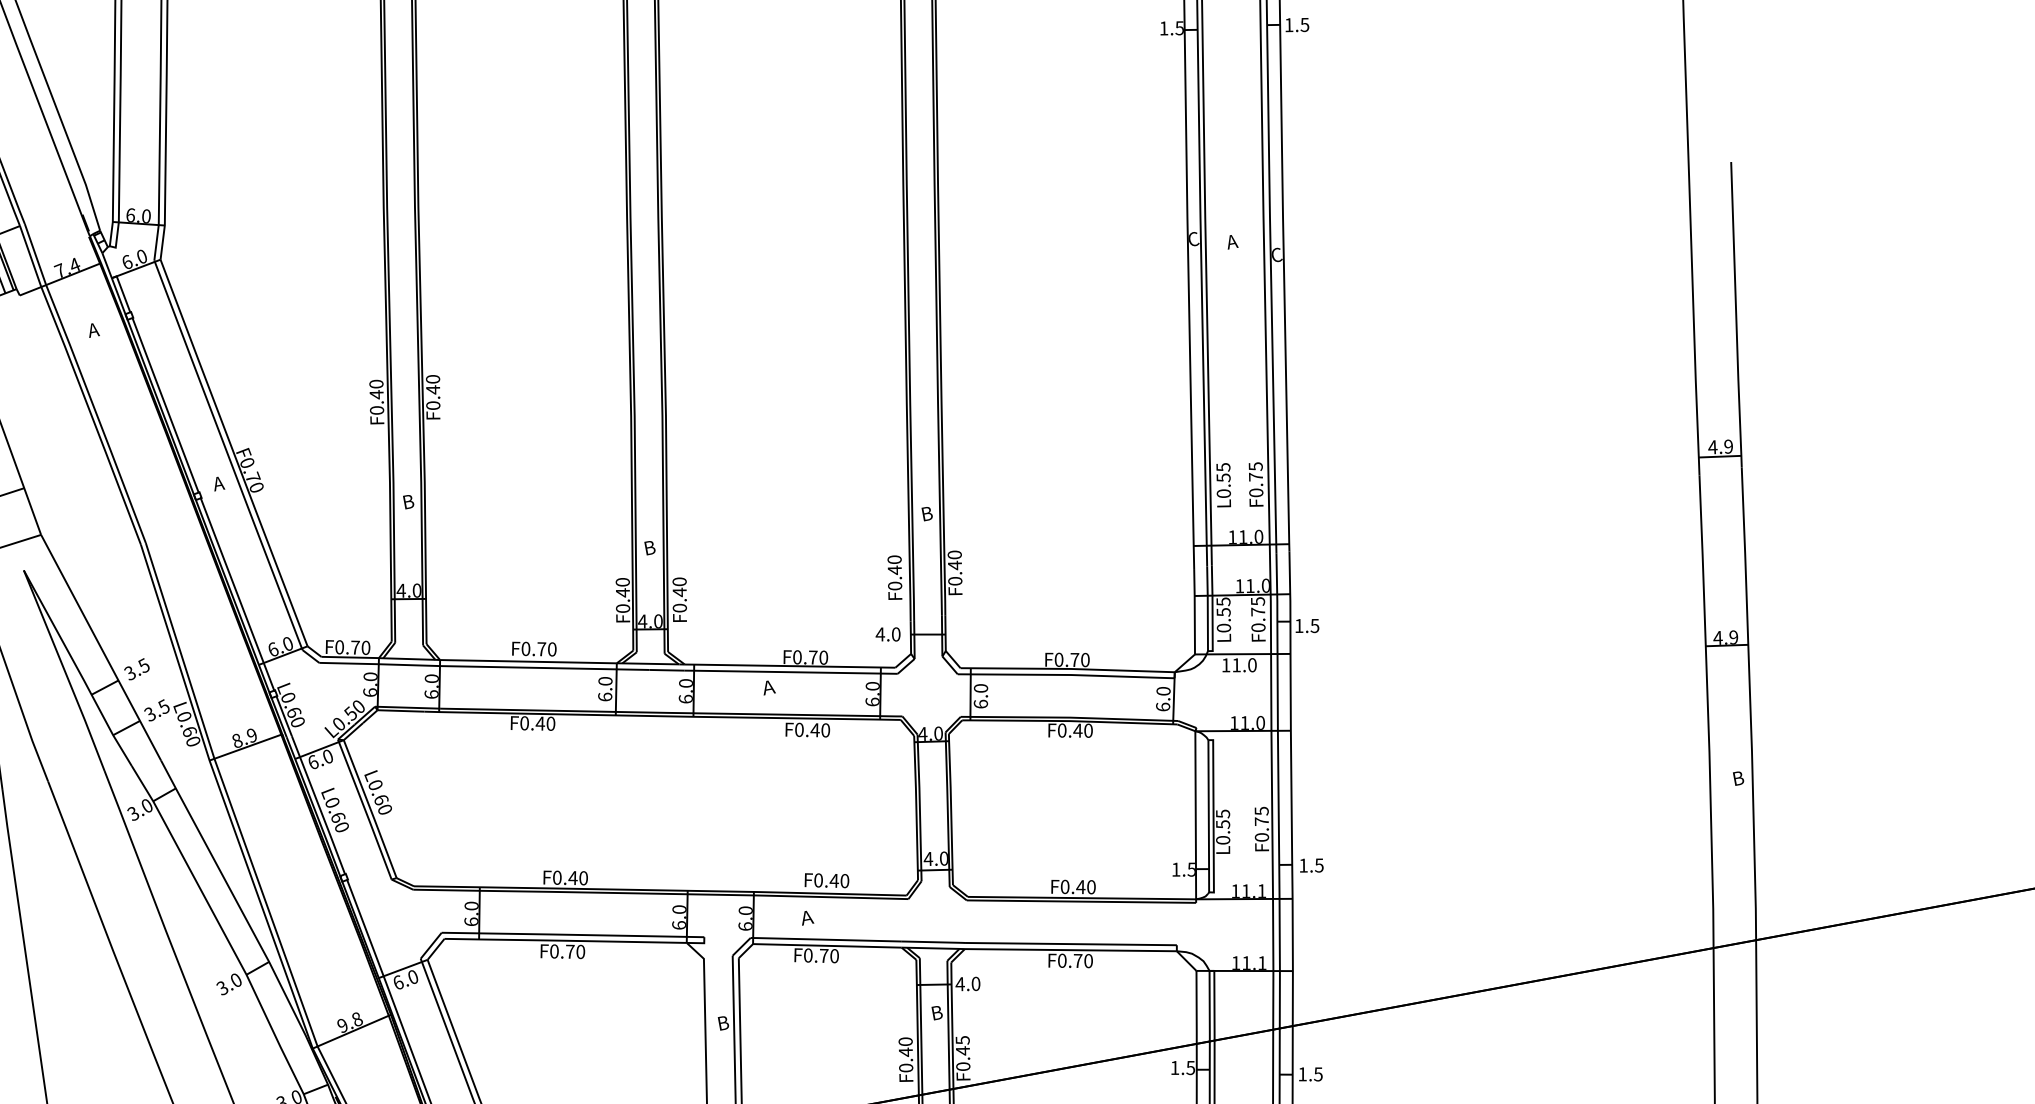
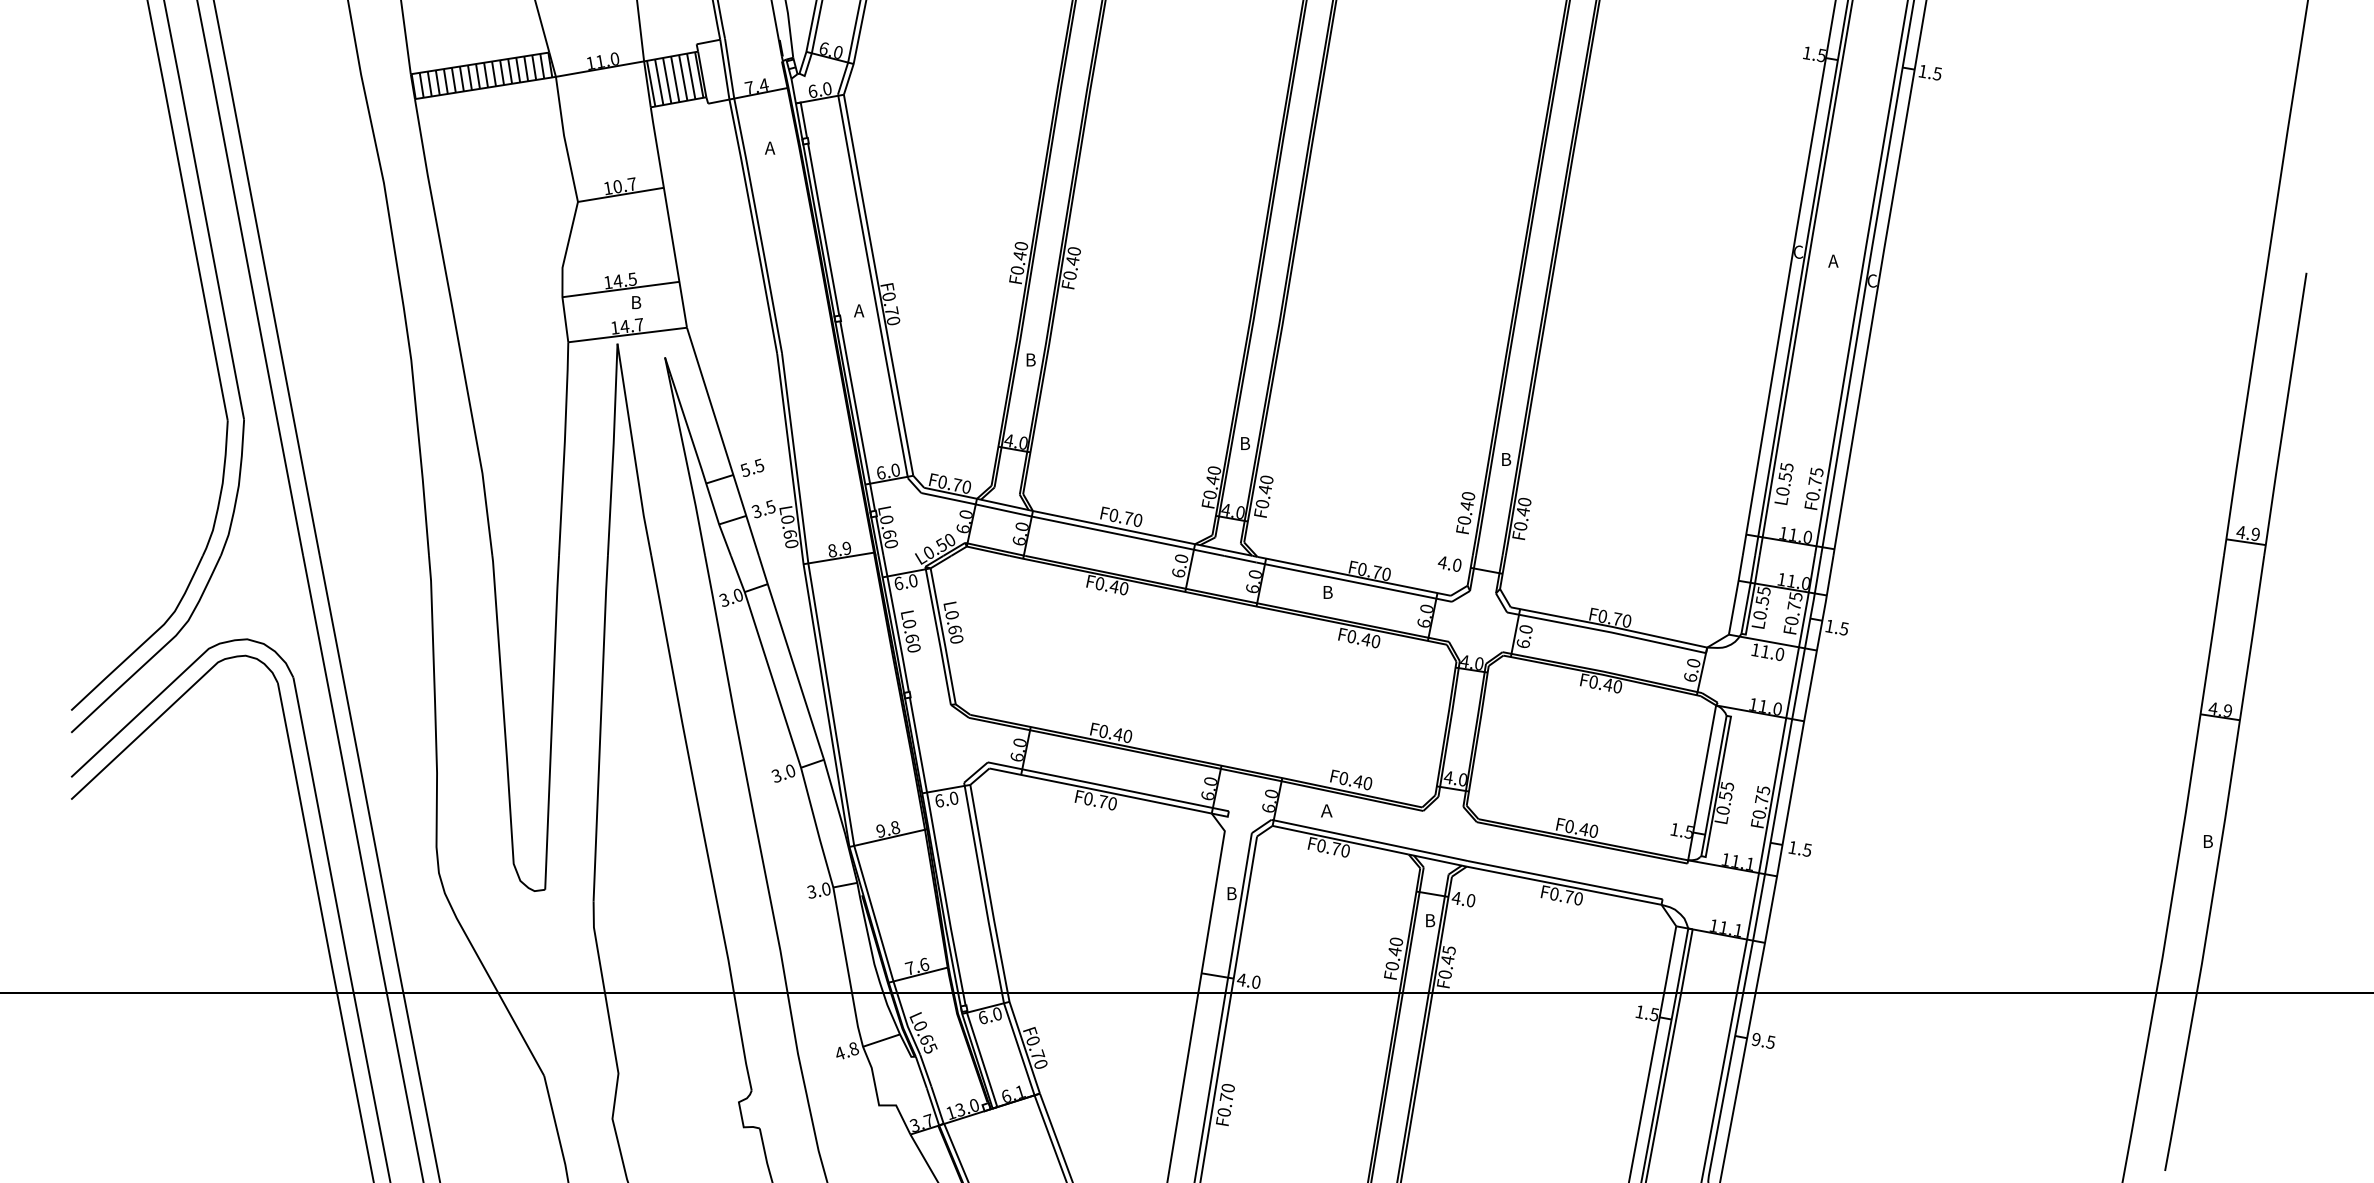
text: (130, 672) -> (745, 469), 3.5 -> 5.5
text: (767, 686) -> (1329, 591), Ａ -> B
text: (1301, 1074) -> (1755, 1039), 1.5 -> 9.5

